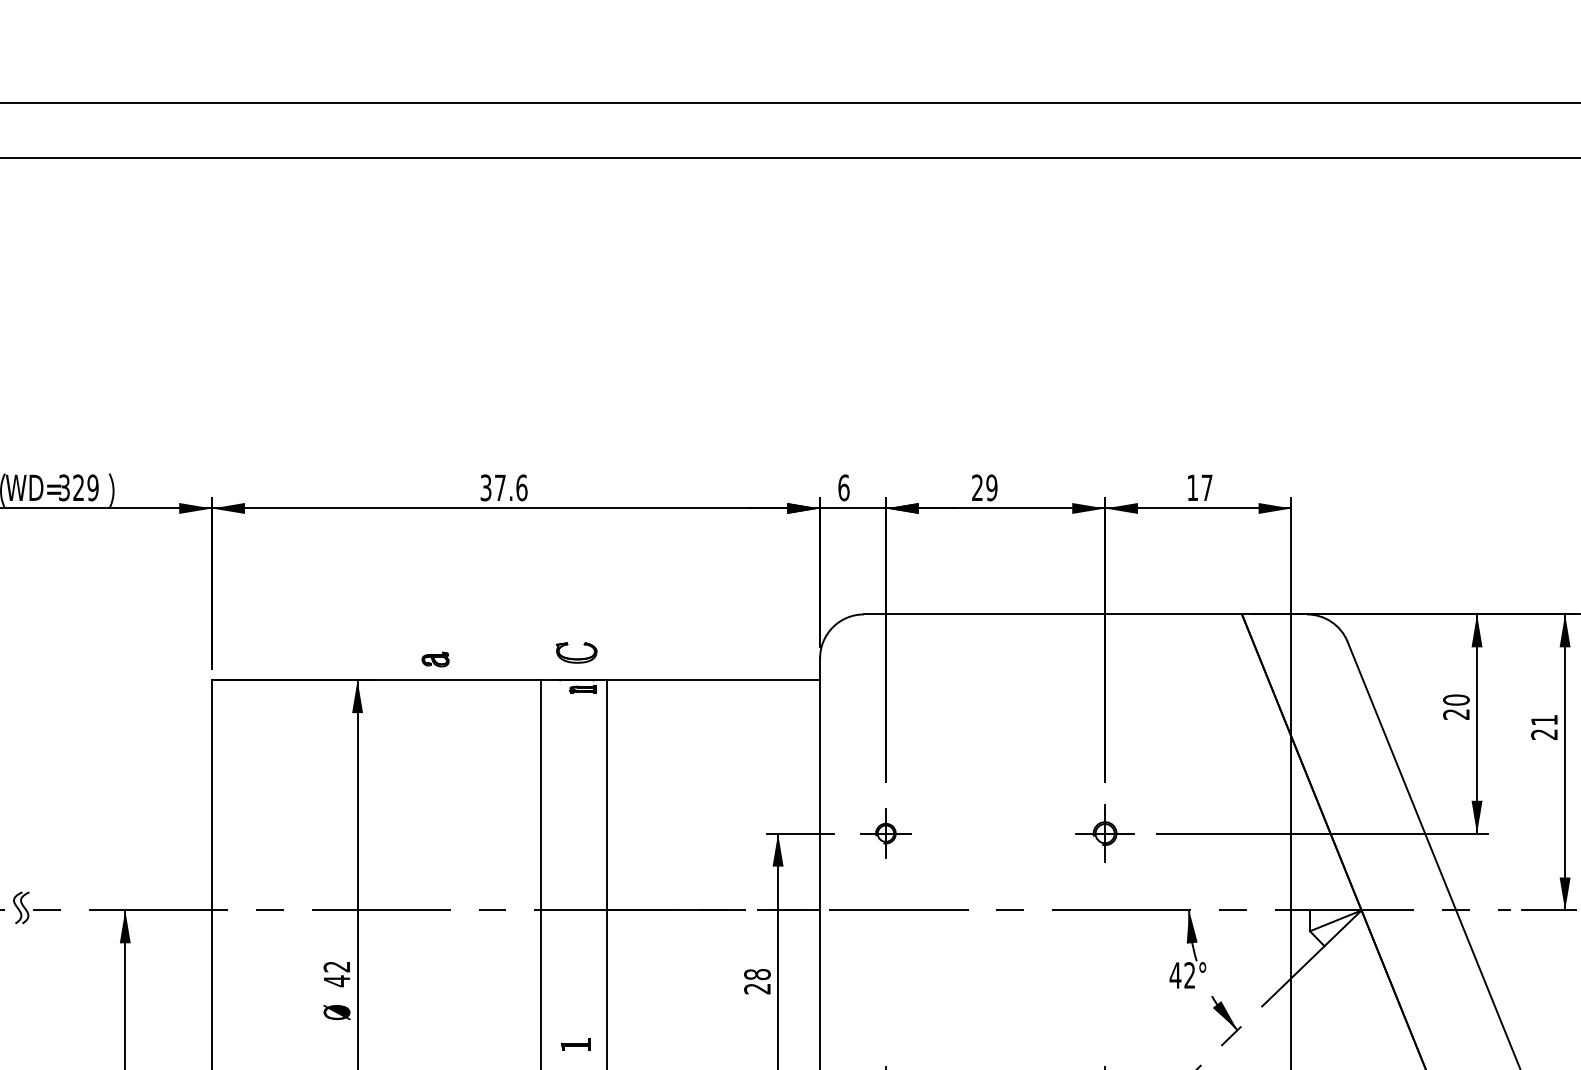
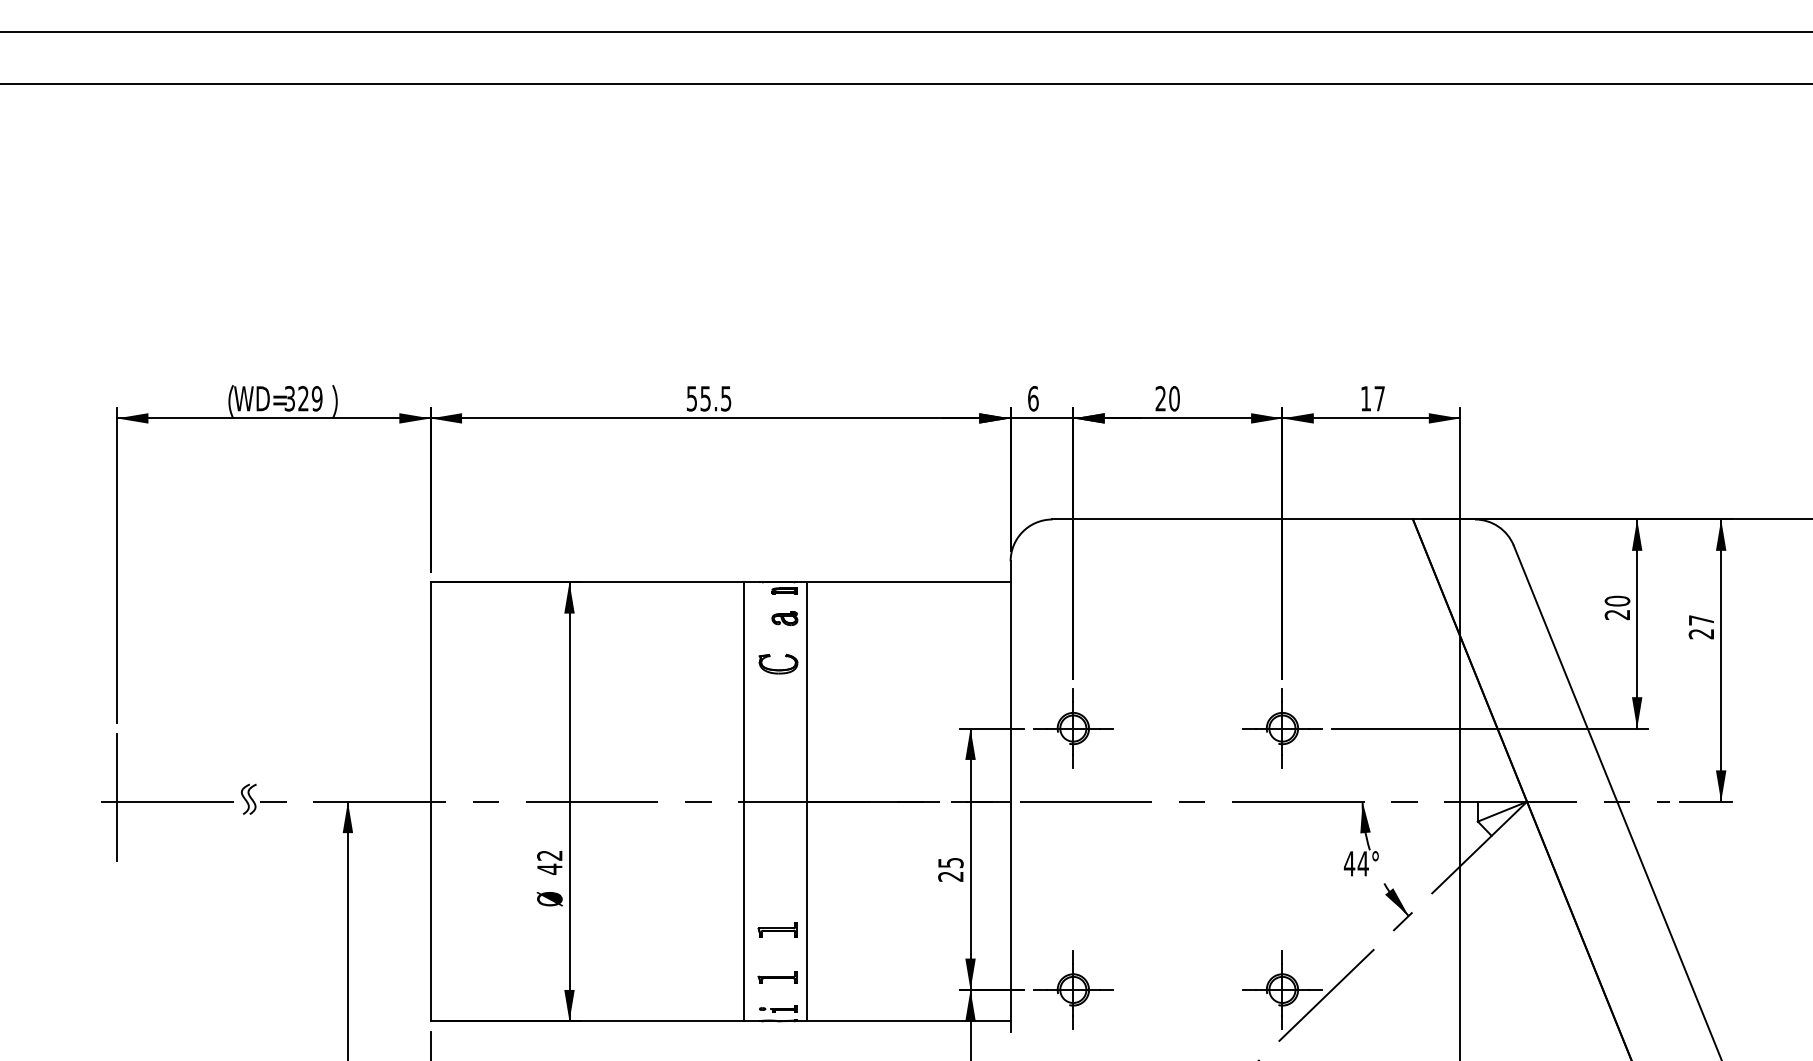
text: (504, 487) -> (709, 398), 37.6 -> 55.5
text: (991, 487) -> (1174, 398), 29 -> 20
part: (576, 652) -> (778, 663), moved
part: (435, 659) -> (784, 618), moved
text: (1544, 720) -> (1701, 620), 21 -> 27
part: (886, 833) -> (1073, 728), size x1.67
part: (1105, 833) -> (1282, 728), size x1.43
text: (757, 974) -> (950, 862), 28 -> 25
text: (1189, 975) -> (1362, 863), 42° -> 44°
part: (575, 1044) -> (777, 929), size x1.43

